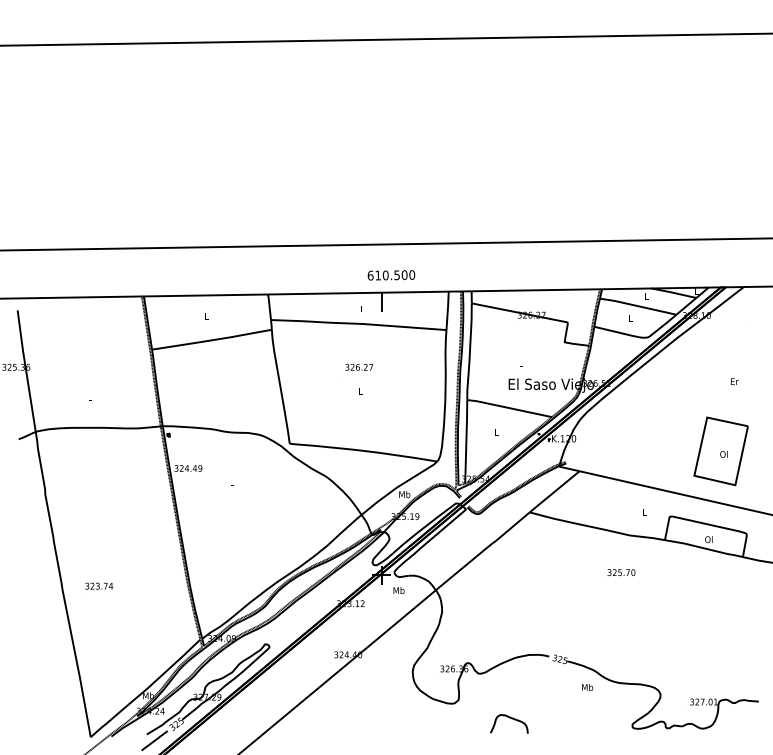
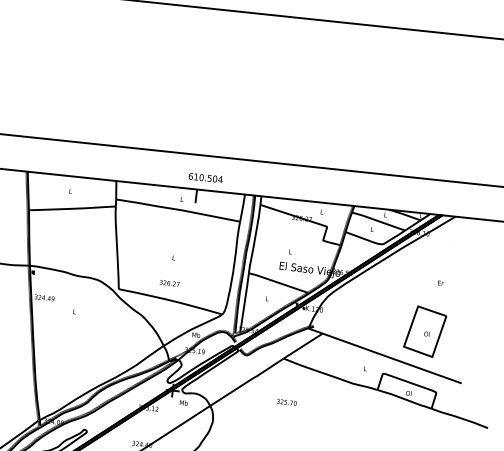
text: (412, 274) -> (220, 179), 610.500 -> 610.504
text: (358, 367) -> (169, 283), moved
text: (621, 572) -> (286, 402), moved

